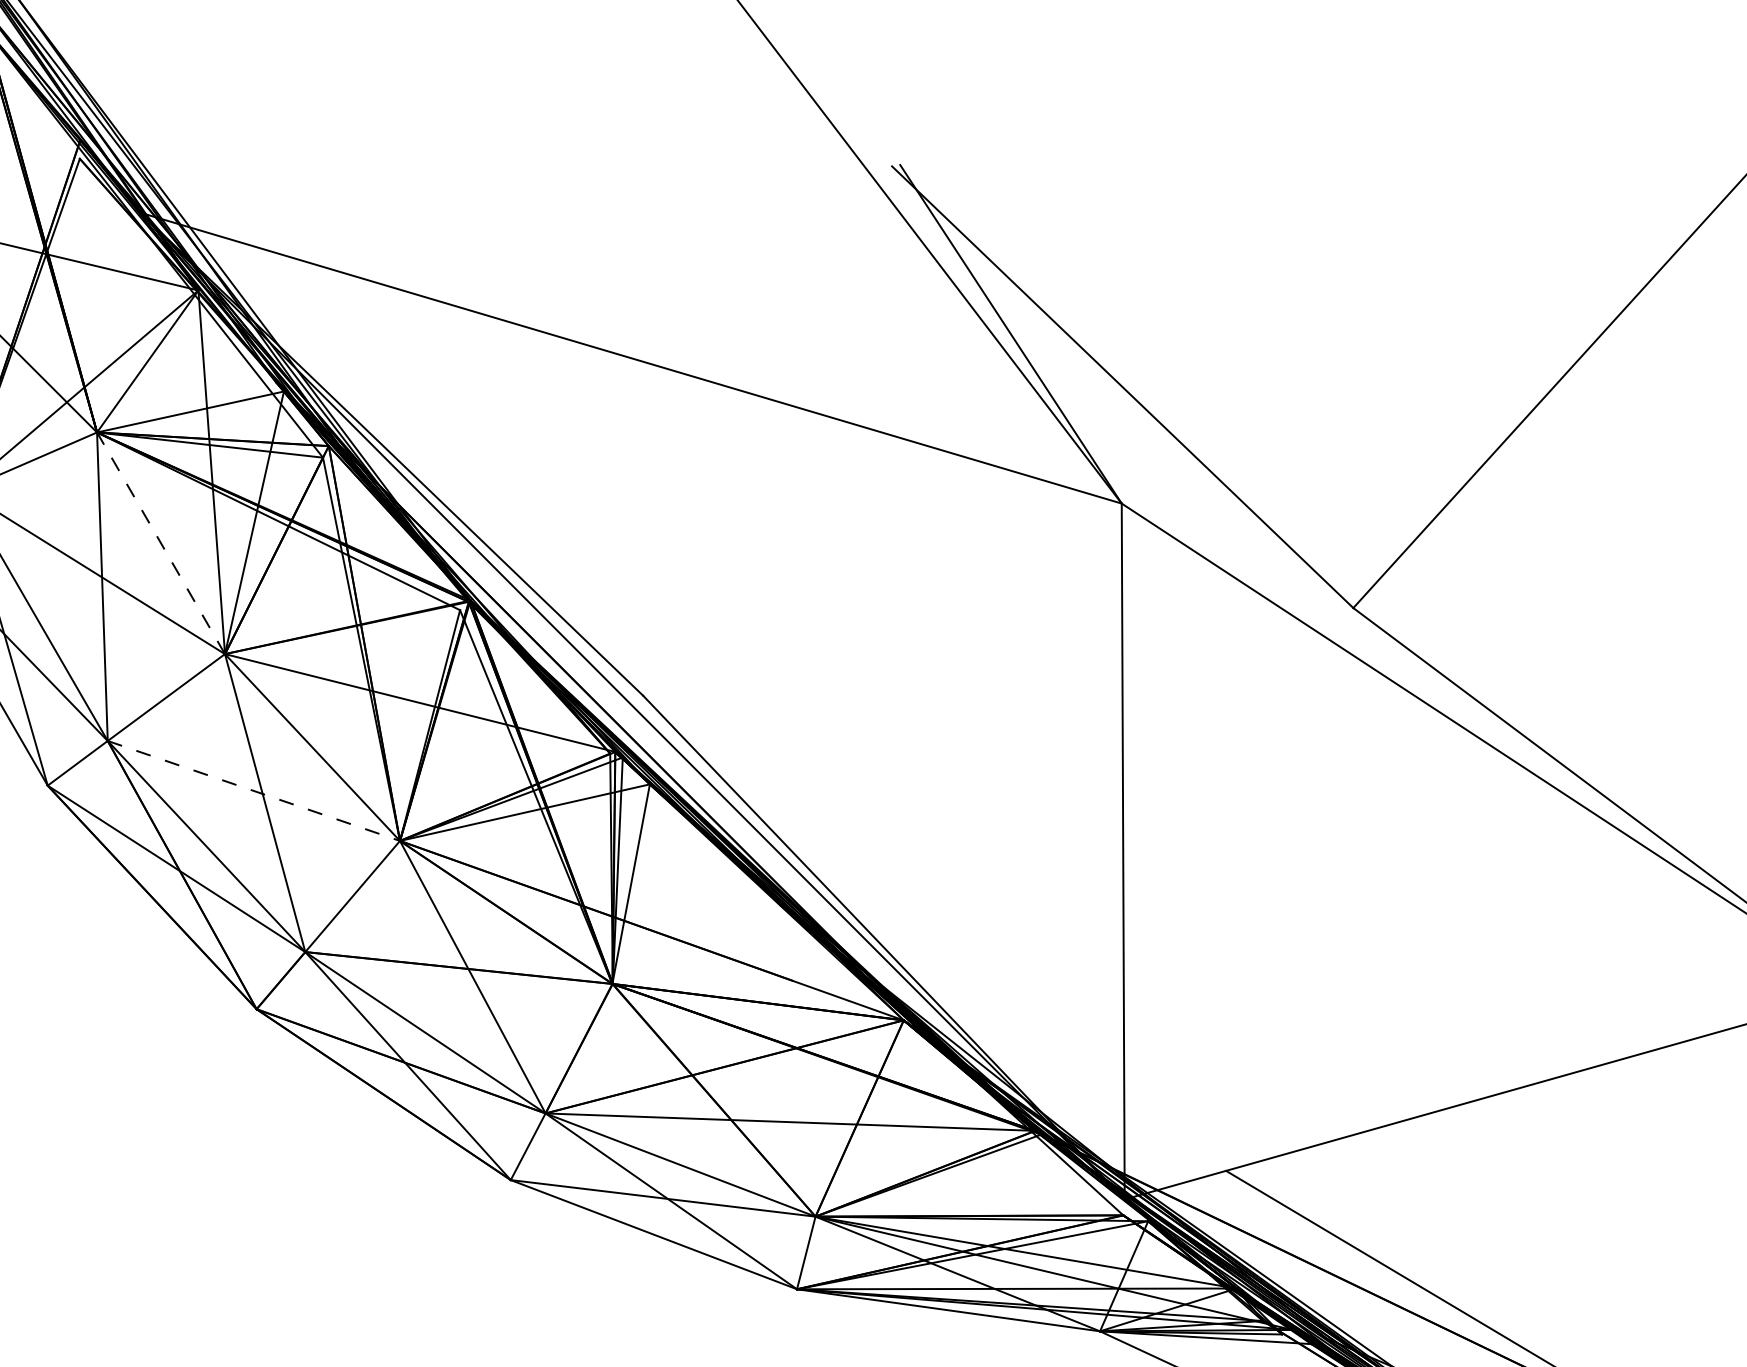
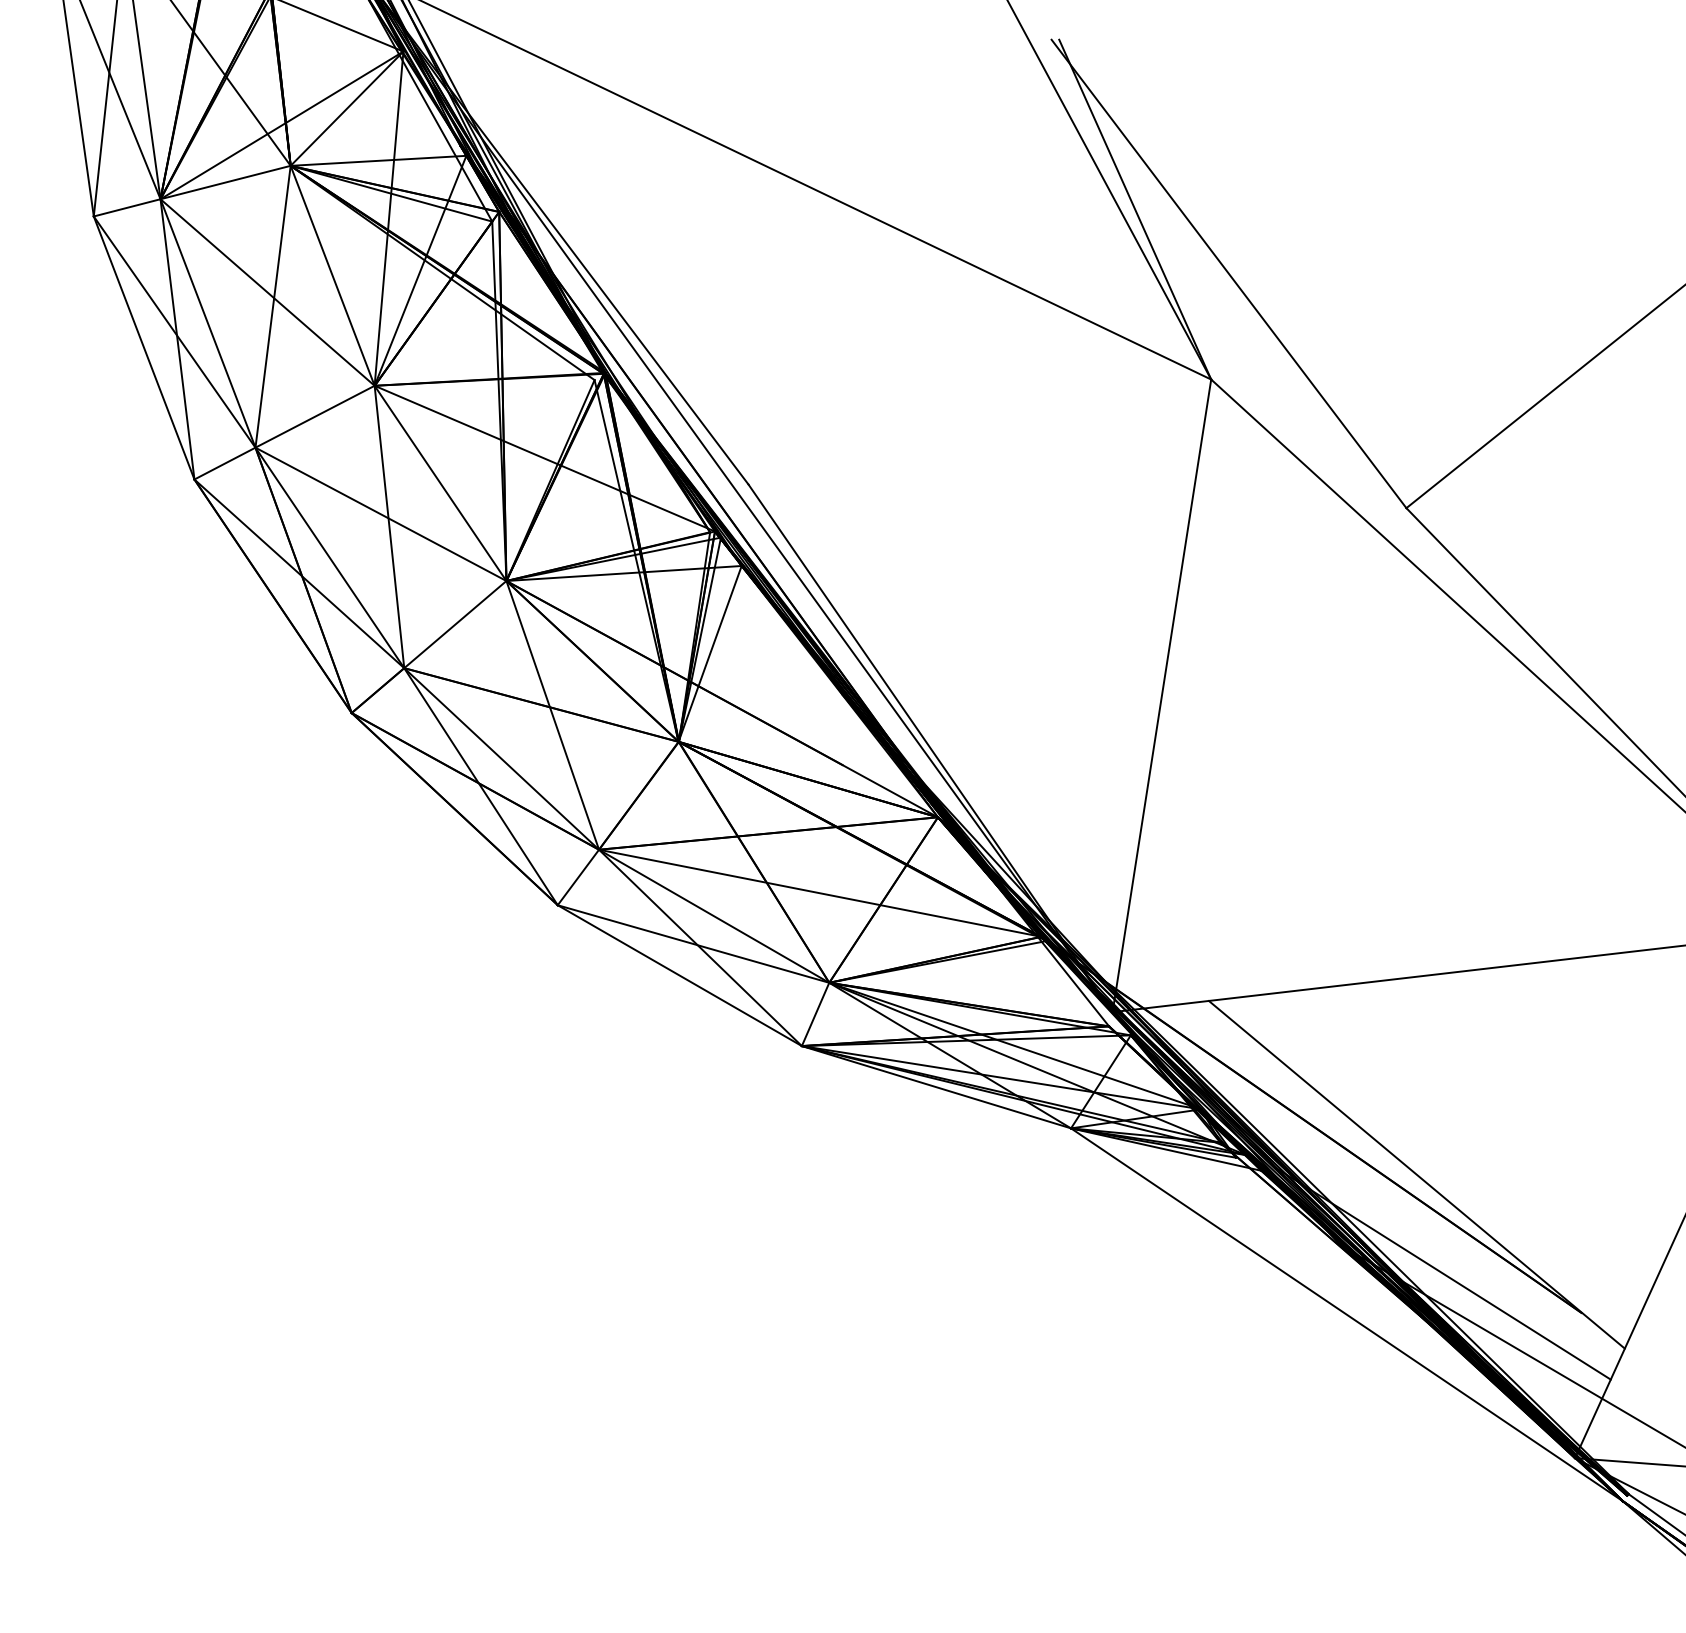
line: (160, 542) -> (332, 275), dashed -> solid
line: (254, 791) -> (381, 514), dashed -> solid

